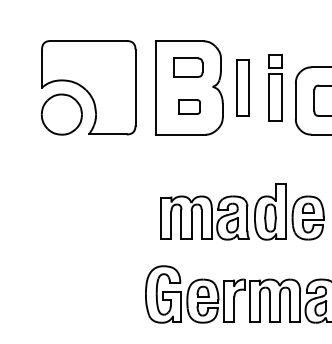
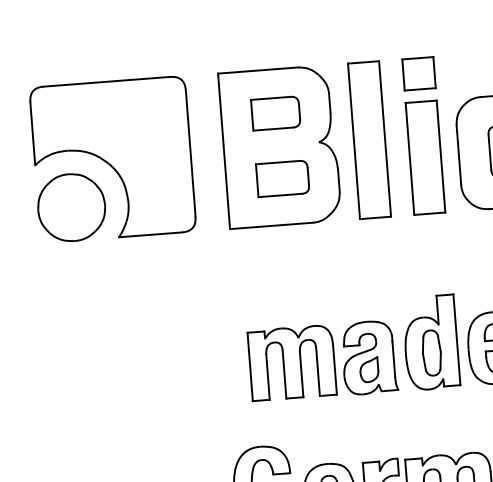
part: (242, 87) -> (368, 139), size x1.67
part: (275, 87) -> (423, 135), size x1.43
part: (189, 106) -> (282, 177), size x1.43

